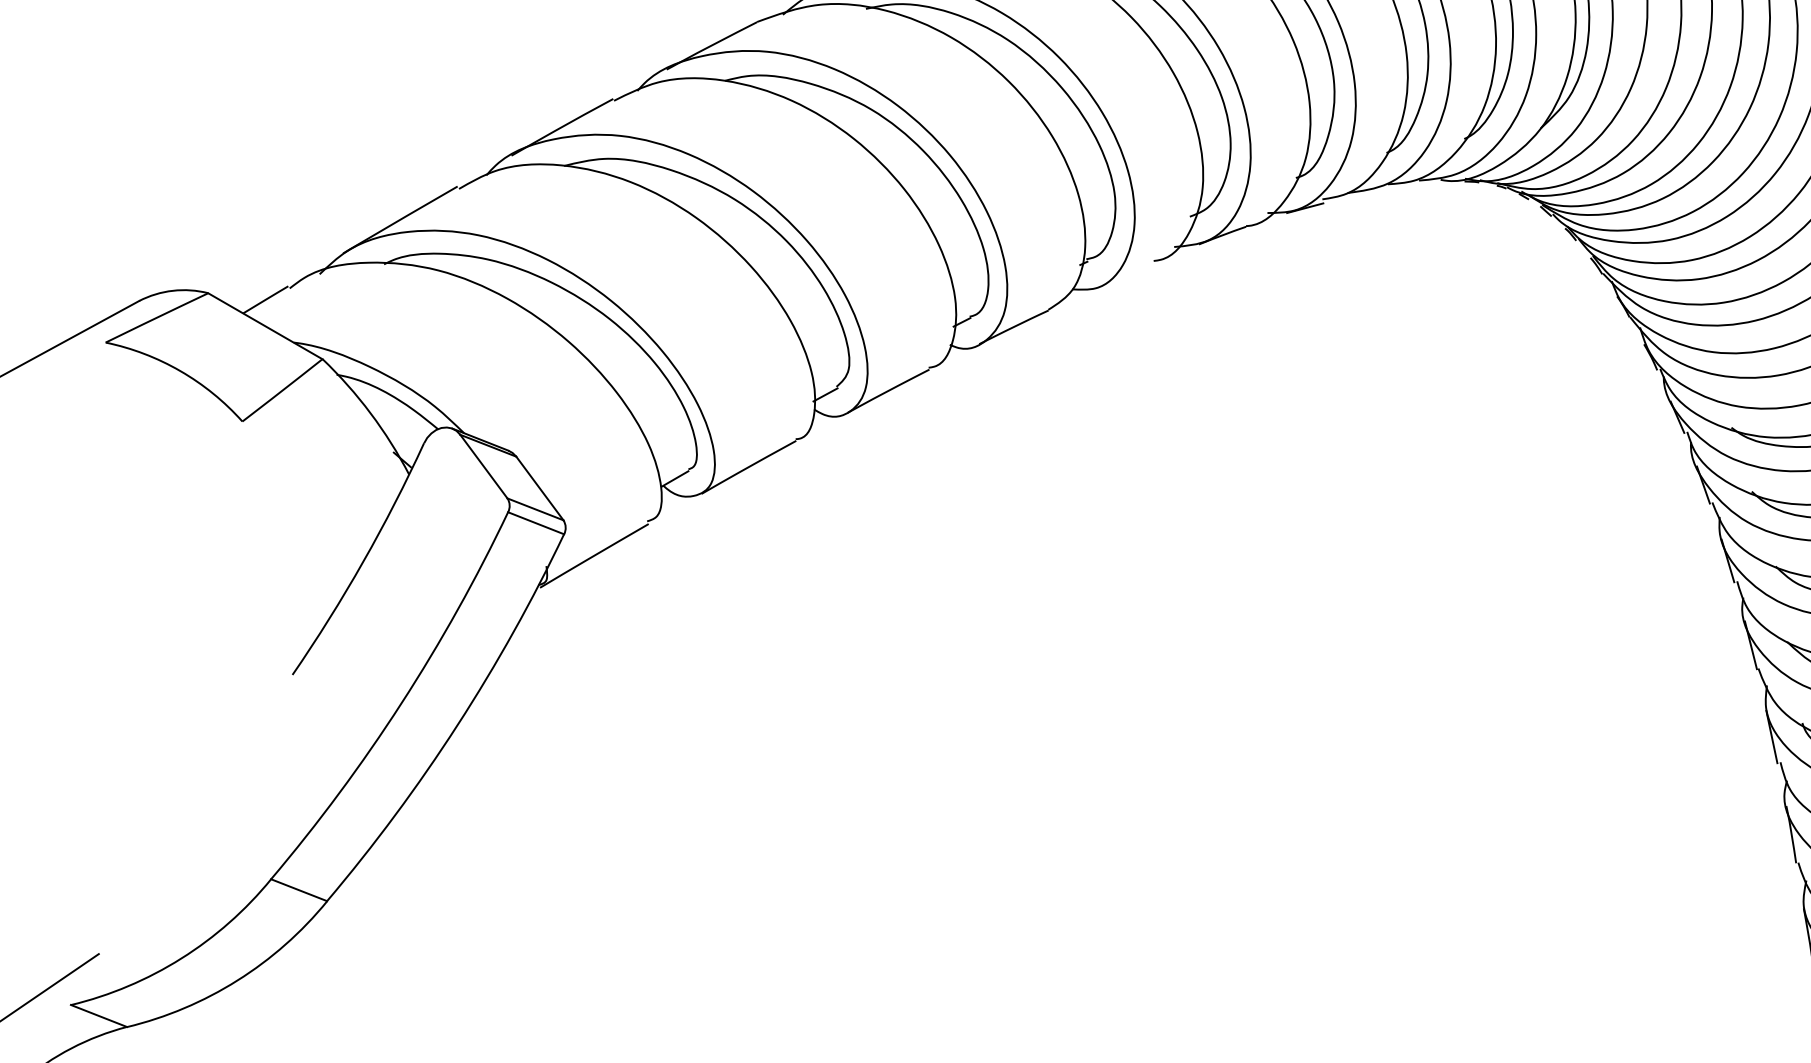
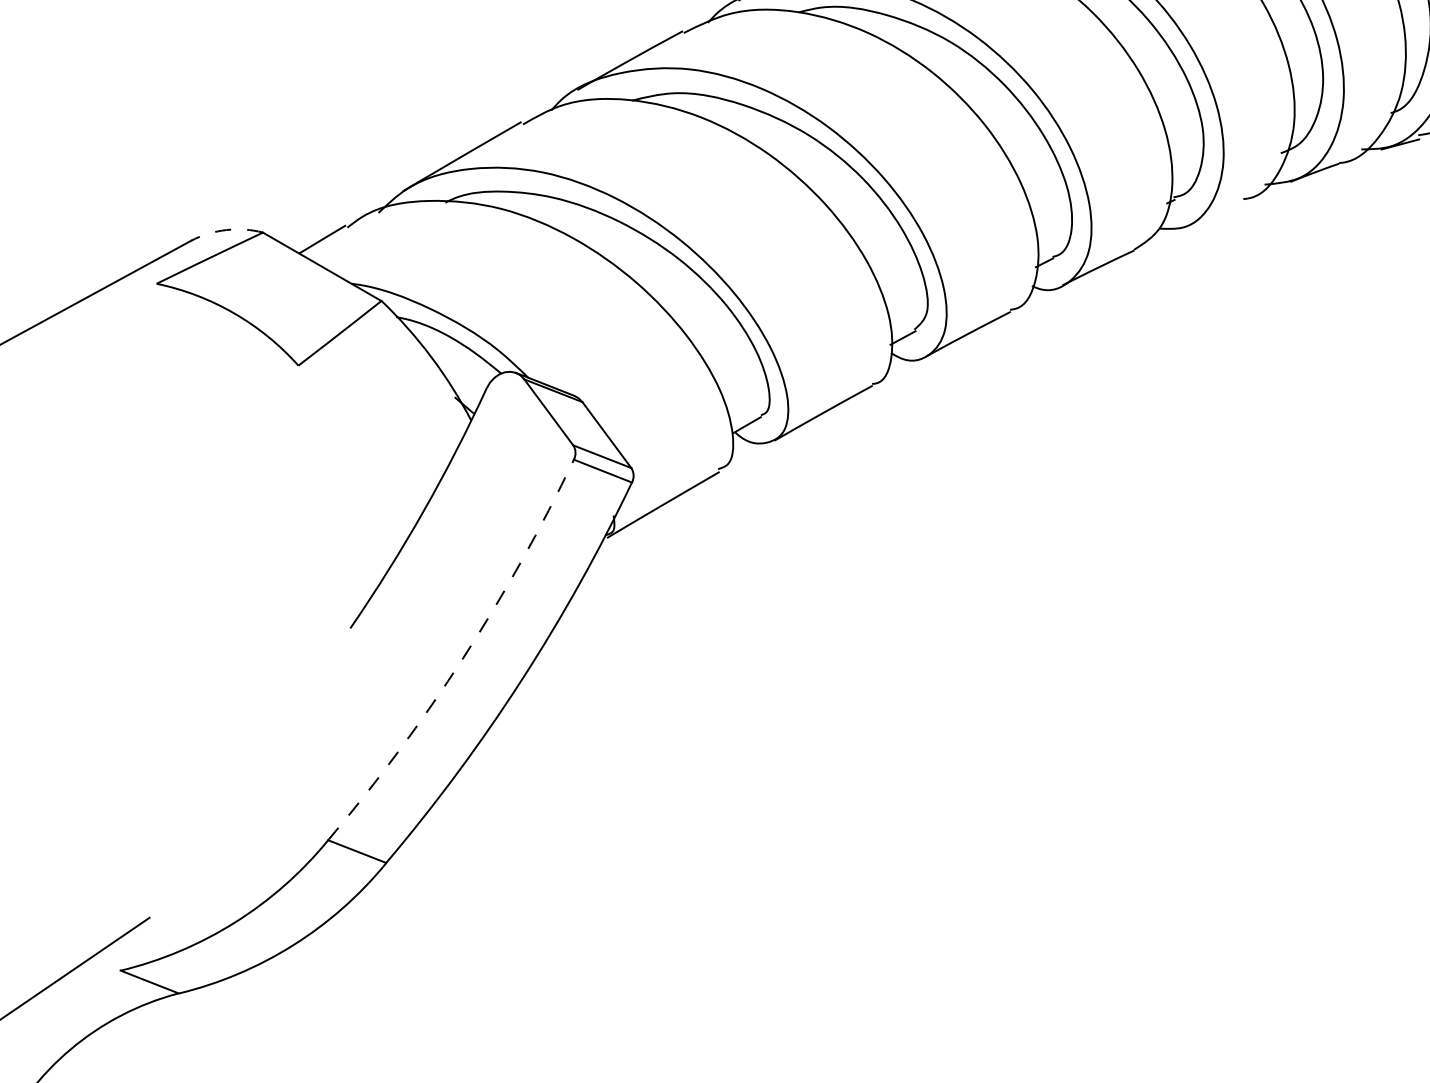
arc: (172, 290) -> (225, 229), solid -> dashed
arc: (401, 703) -> (463, 657), solid -> dashed

